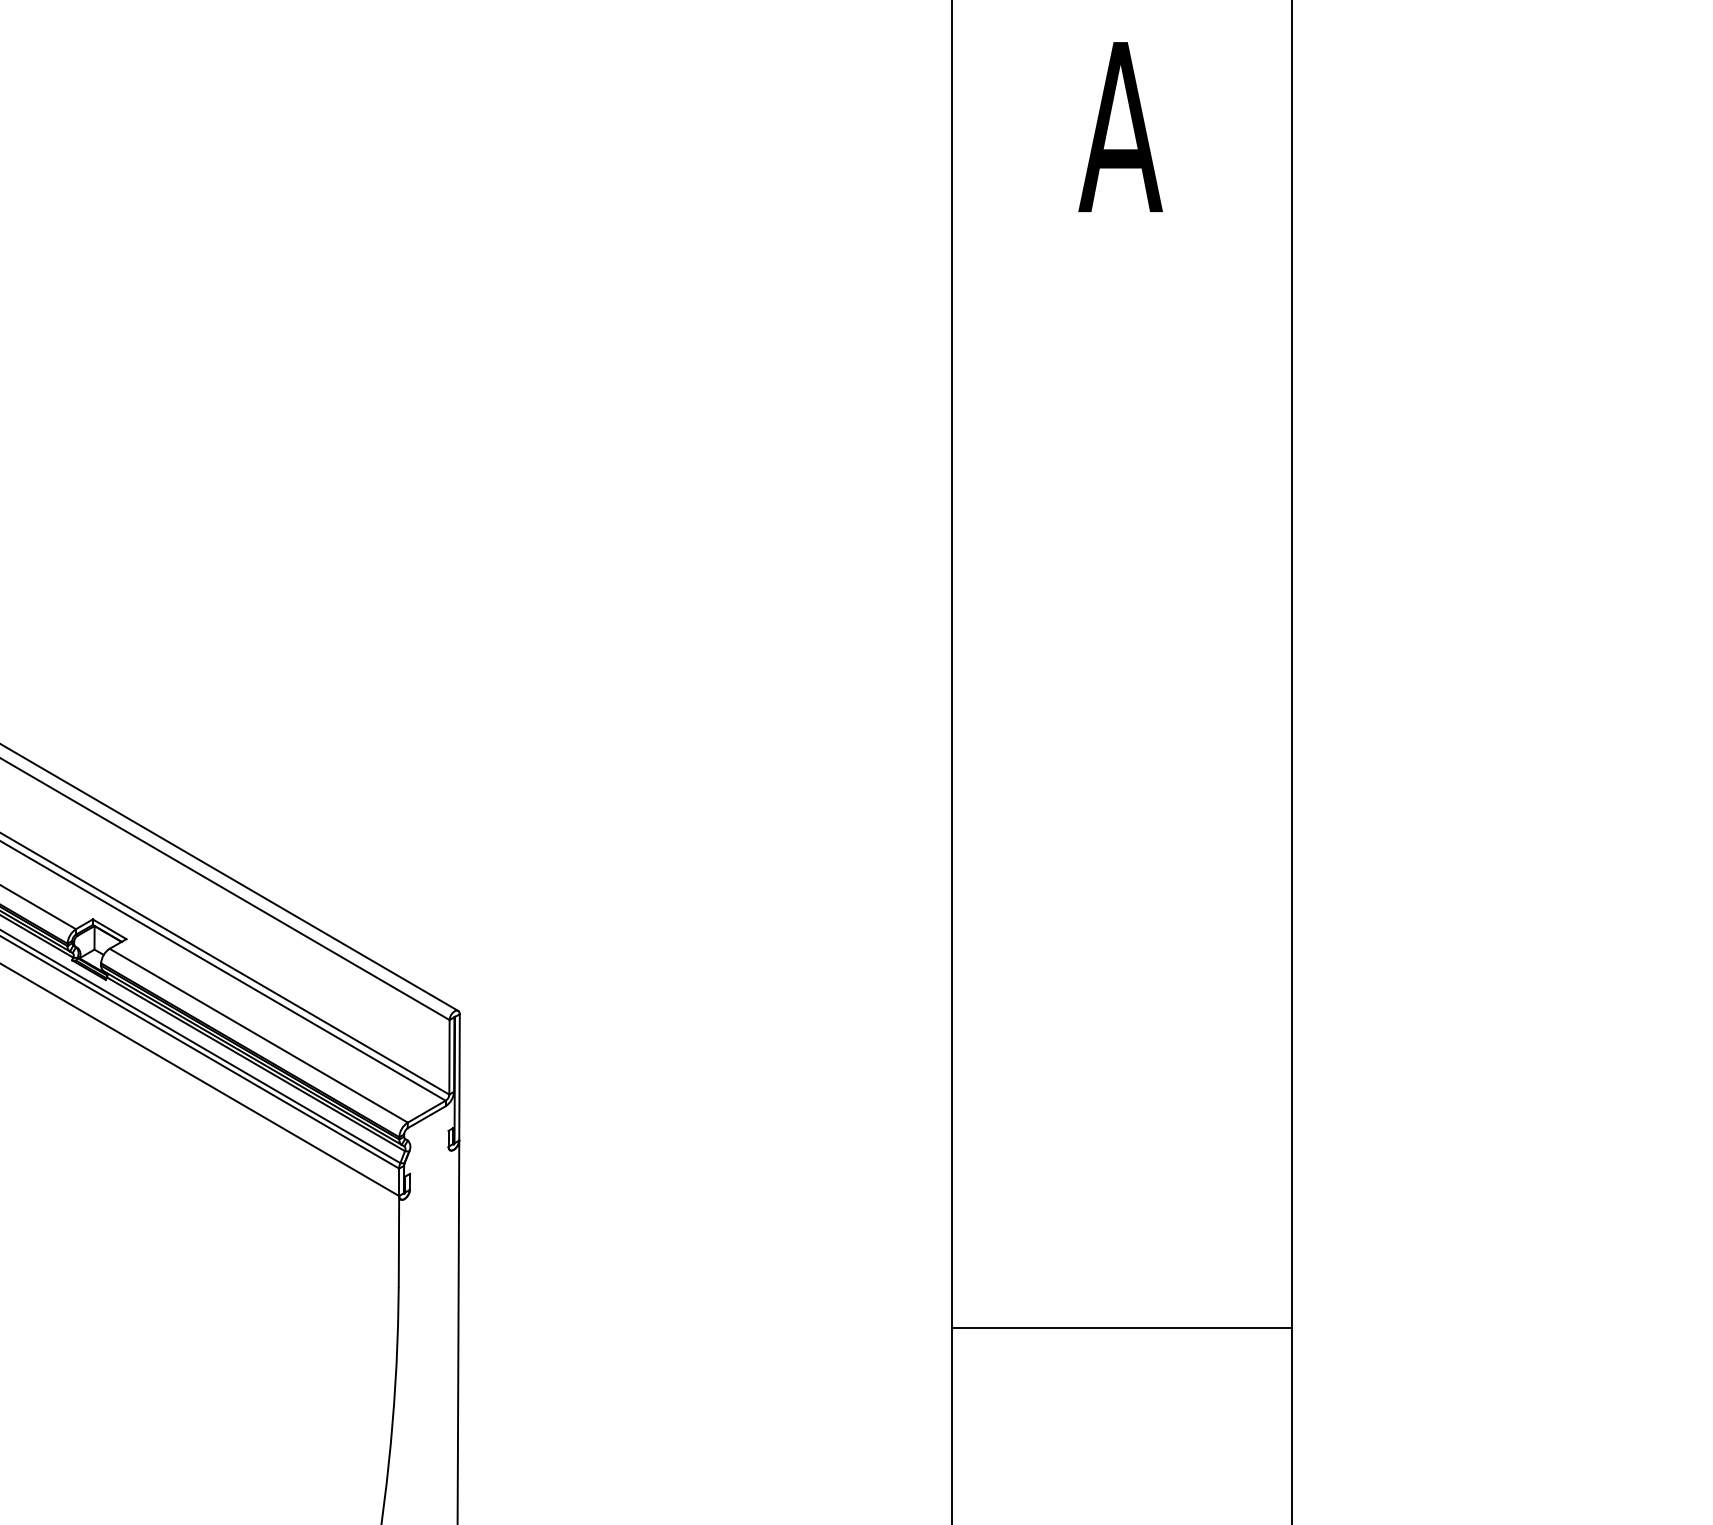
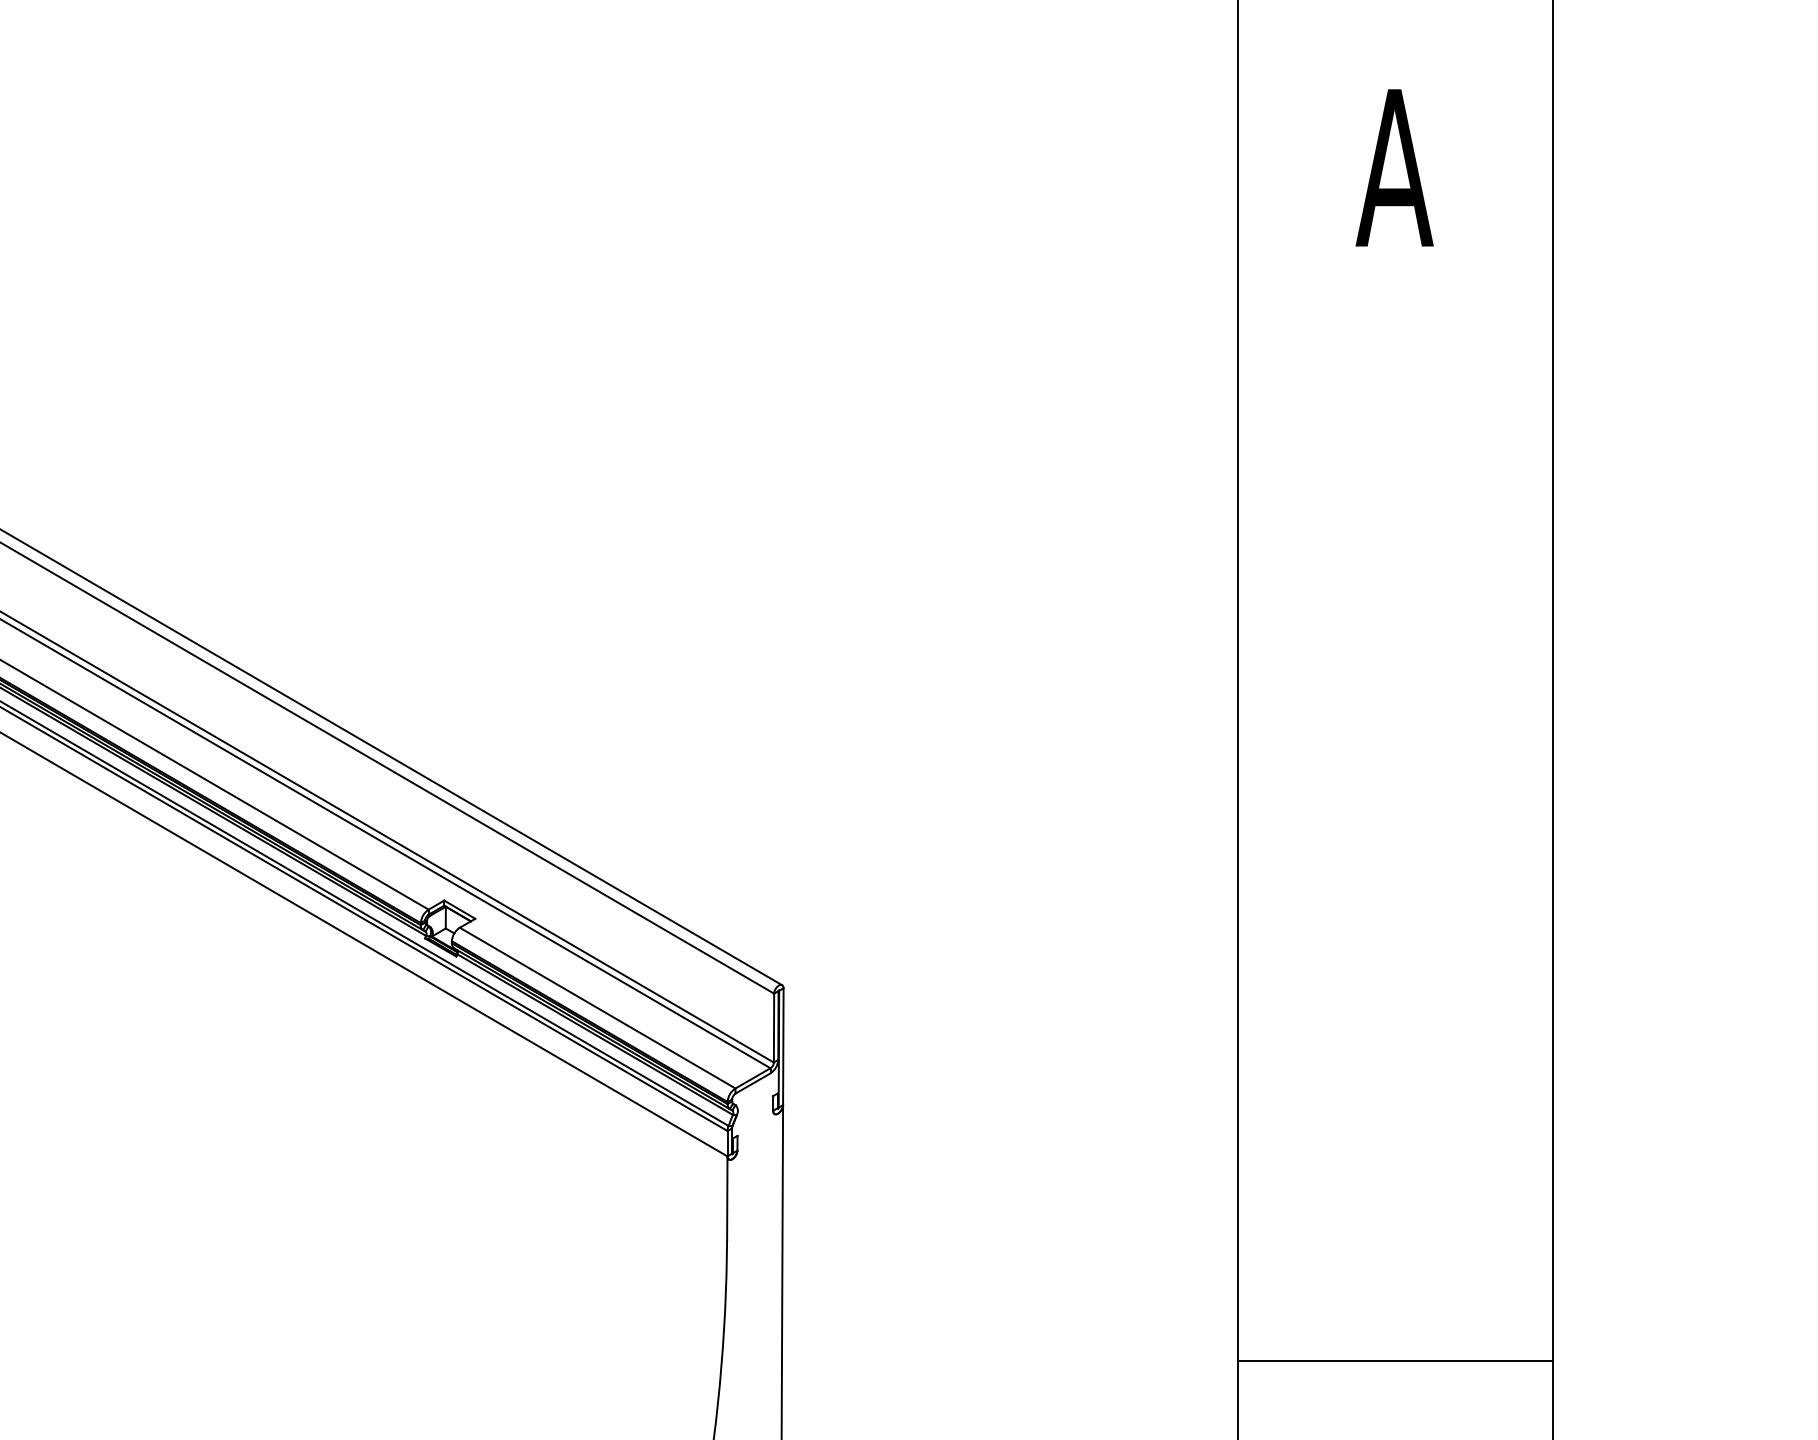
line: (1121, 1328) -> (1395, 1361), moved

